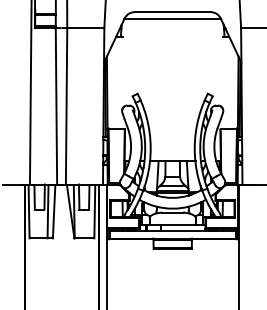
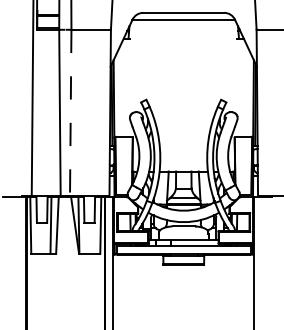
line: (66, 106) -> (70, 113), solid -> dashed

